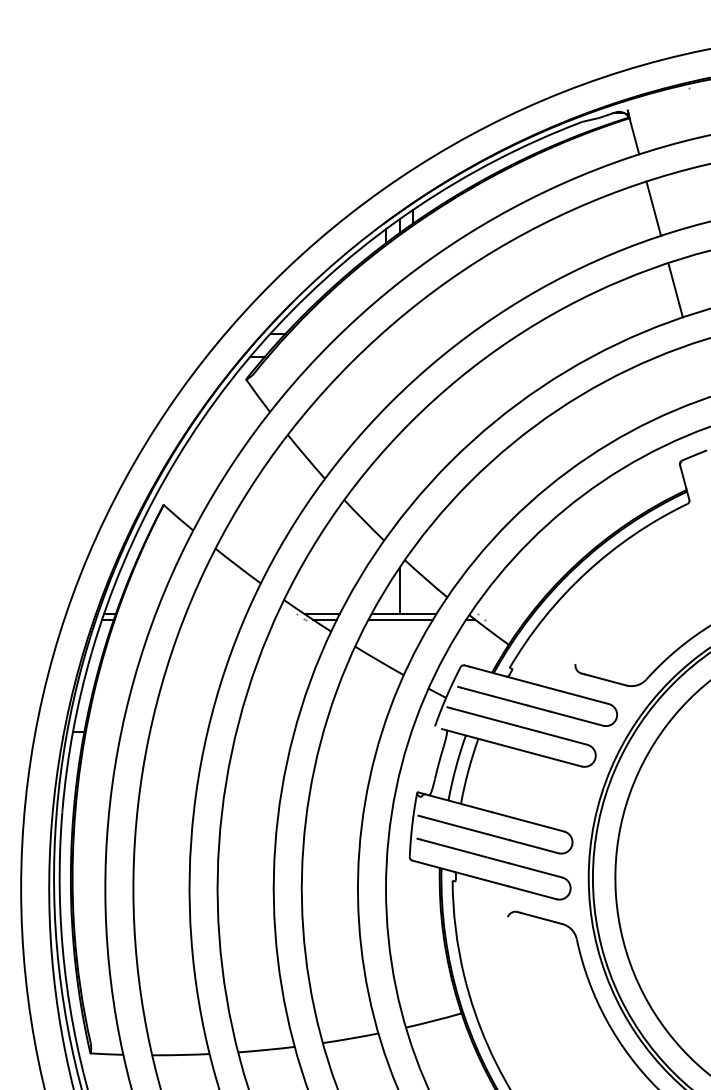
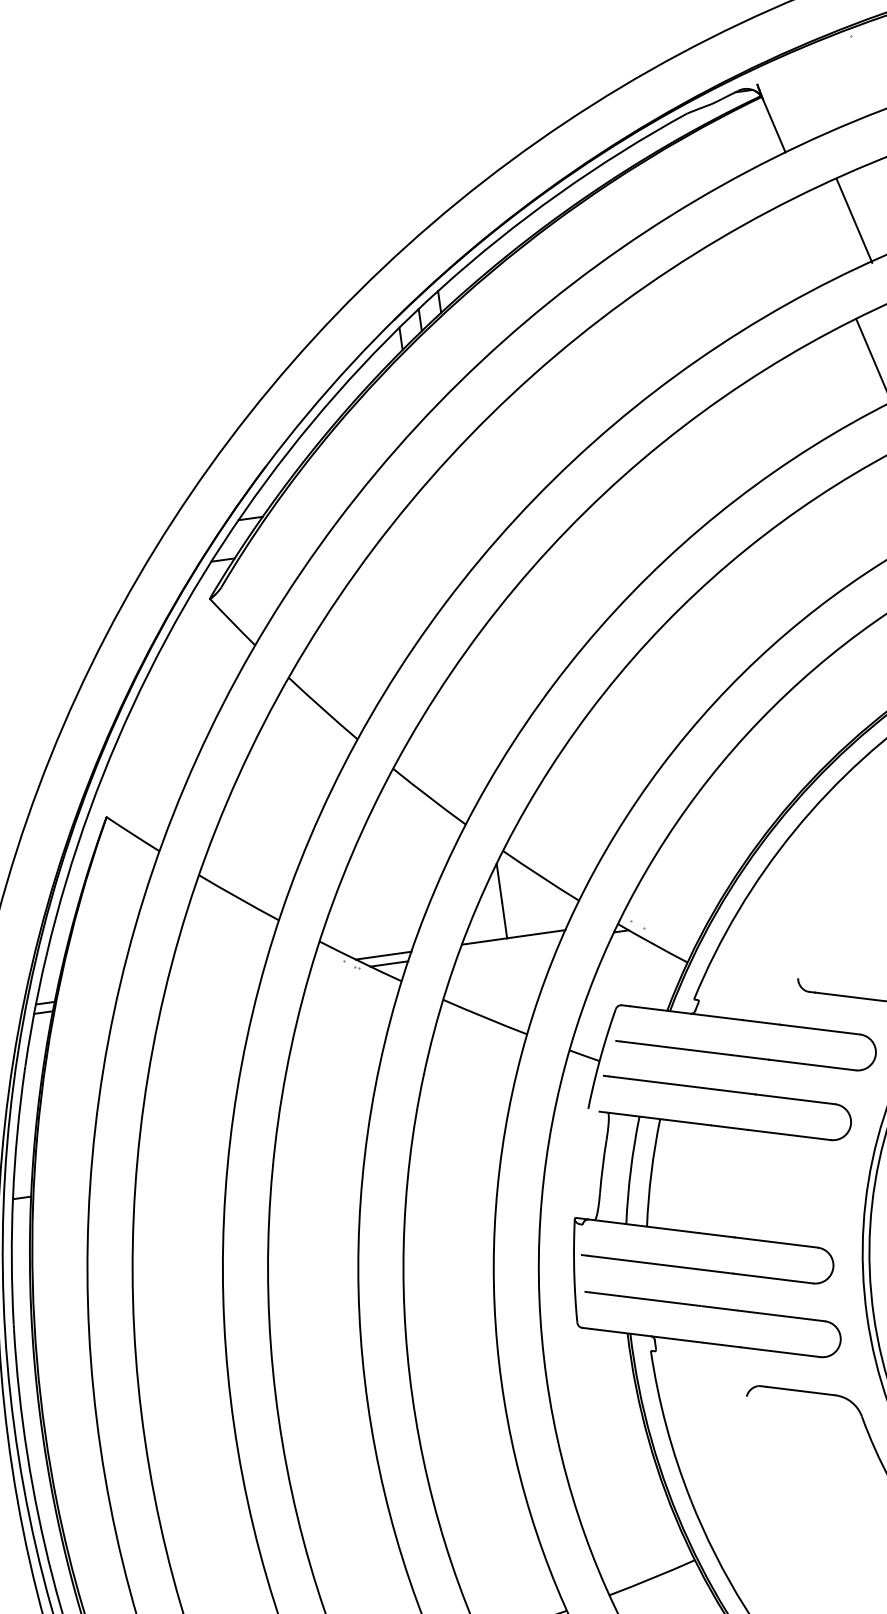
line: (653, 208) -> (854, 220), moved
line: (400, 619) -> (509, 946), removed

